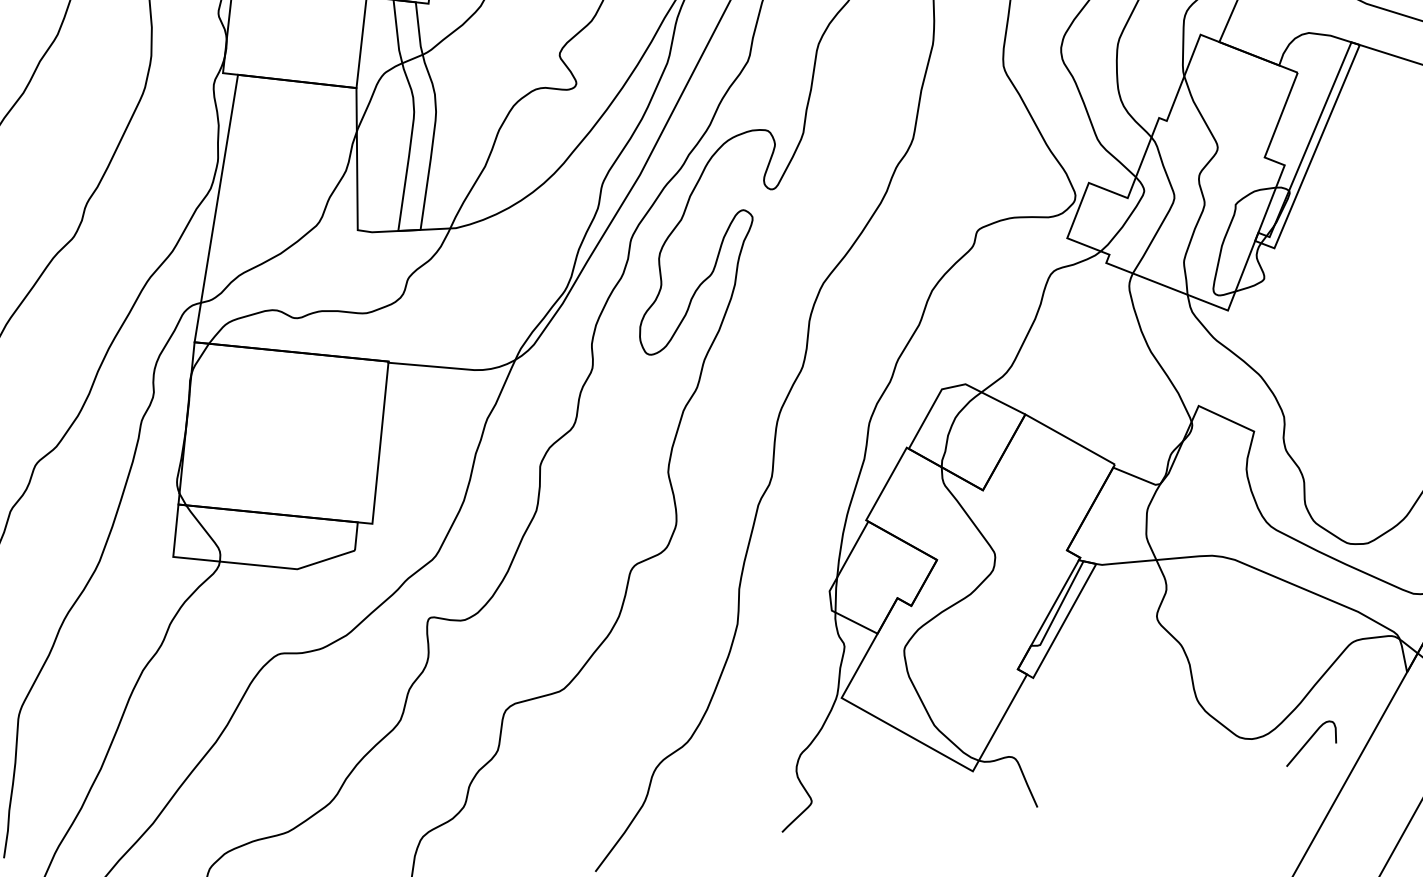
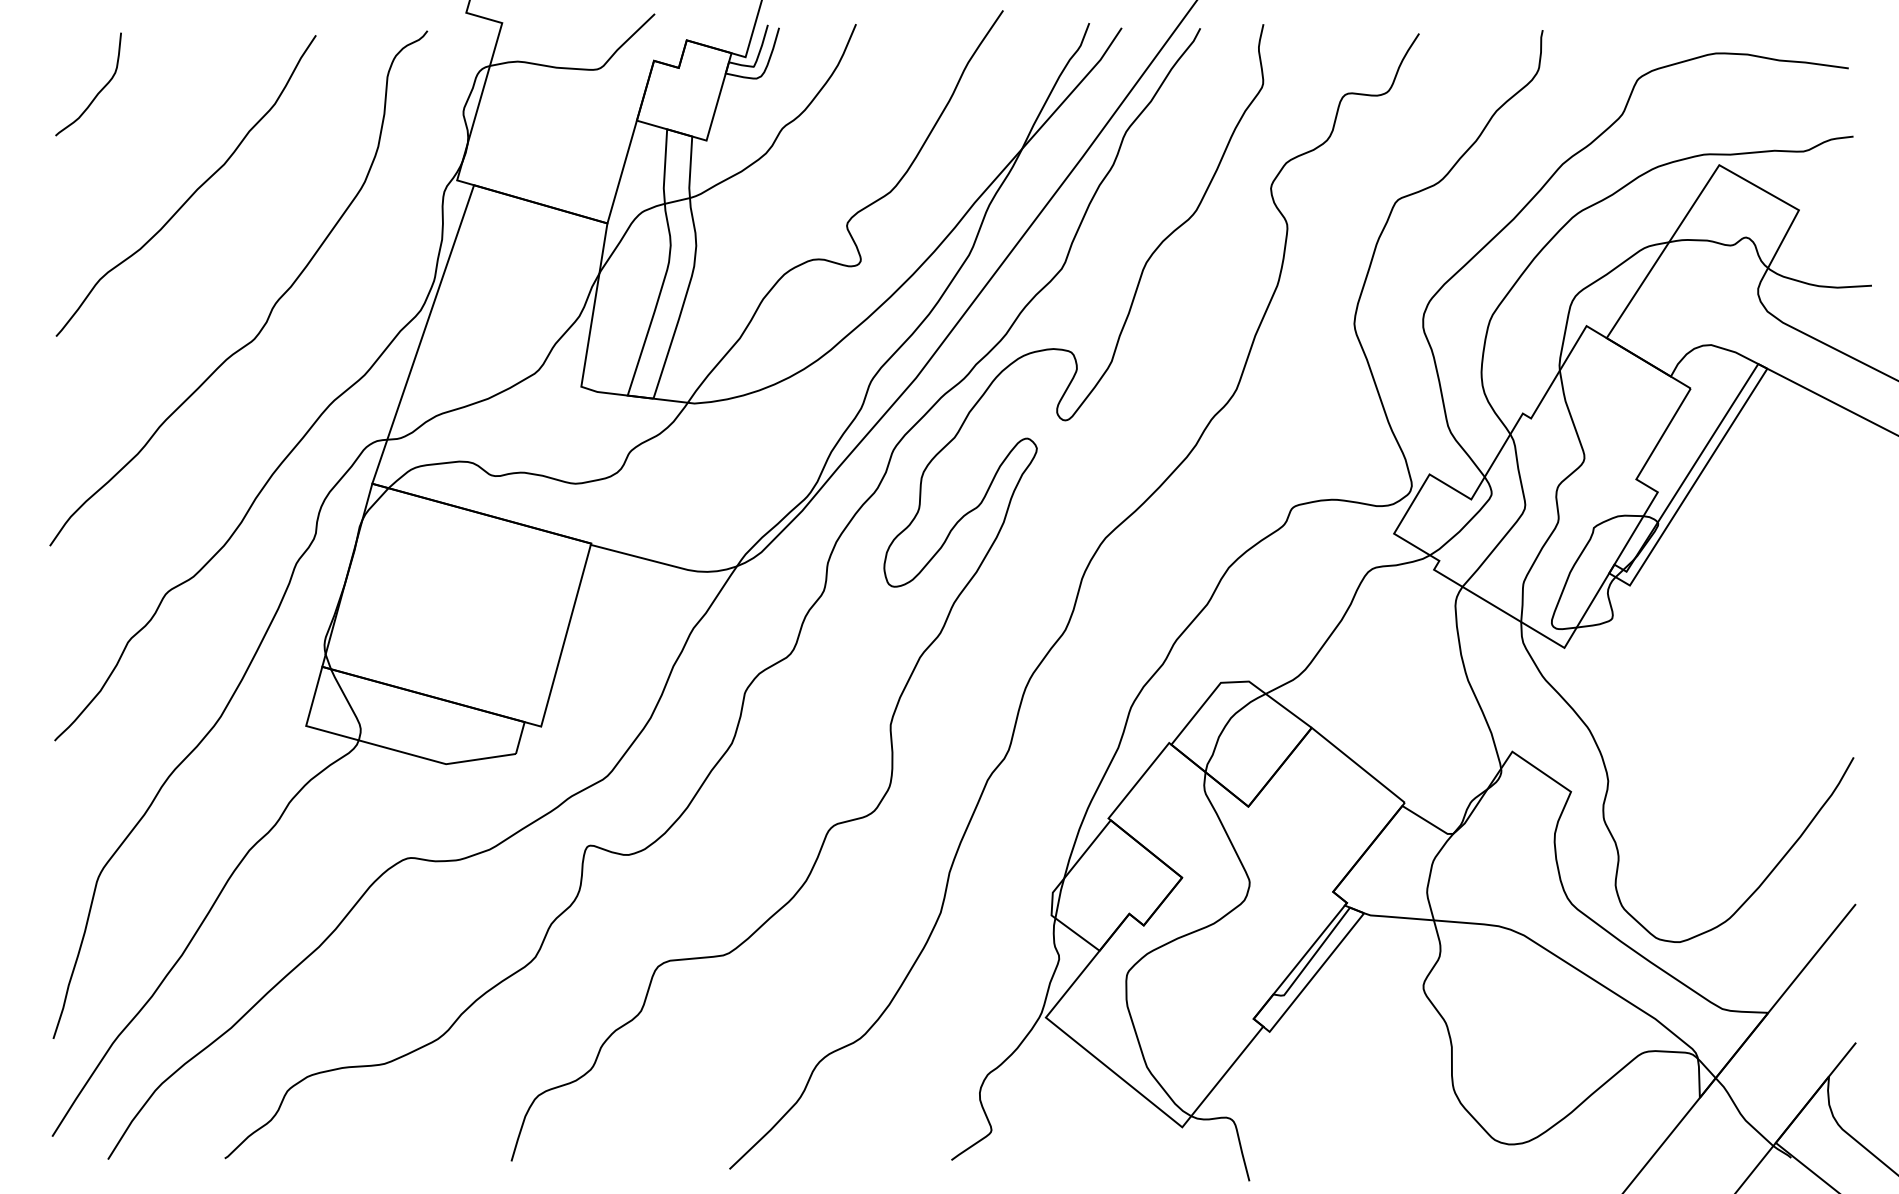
curve: (1308, 741) -> (1573, 1158), removed

